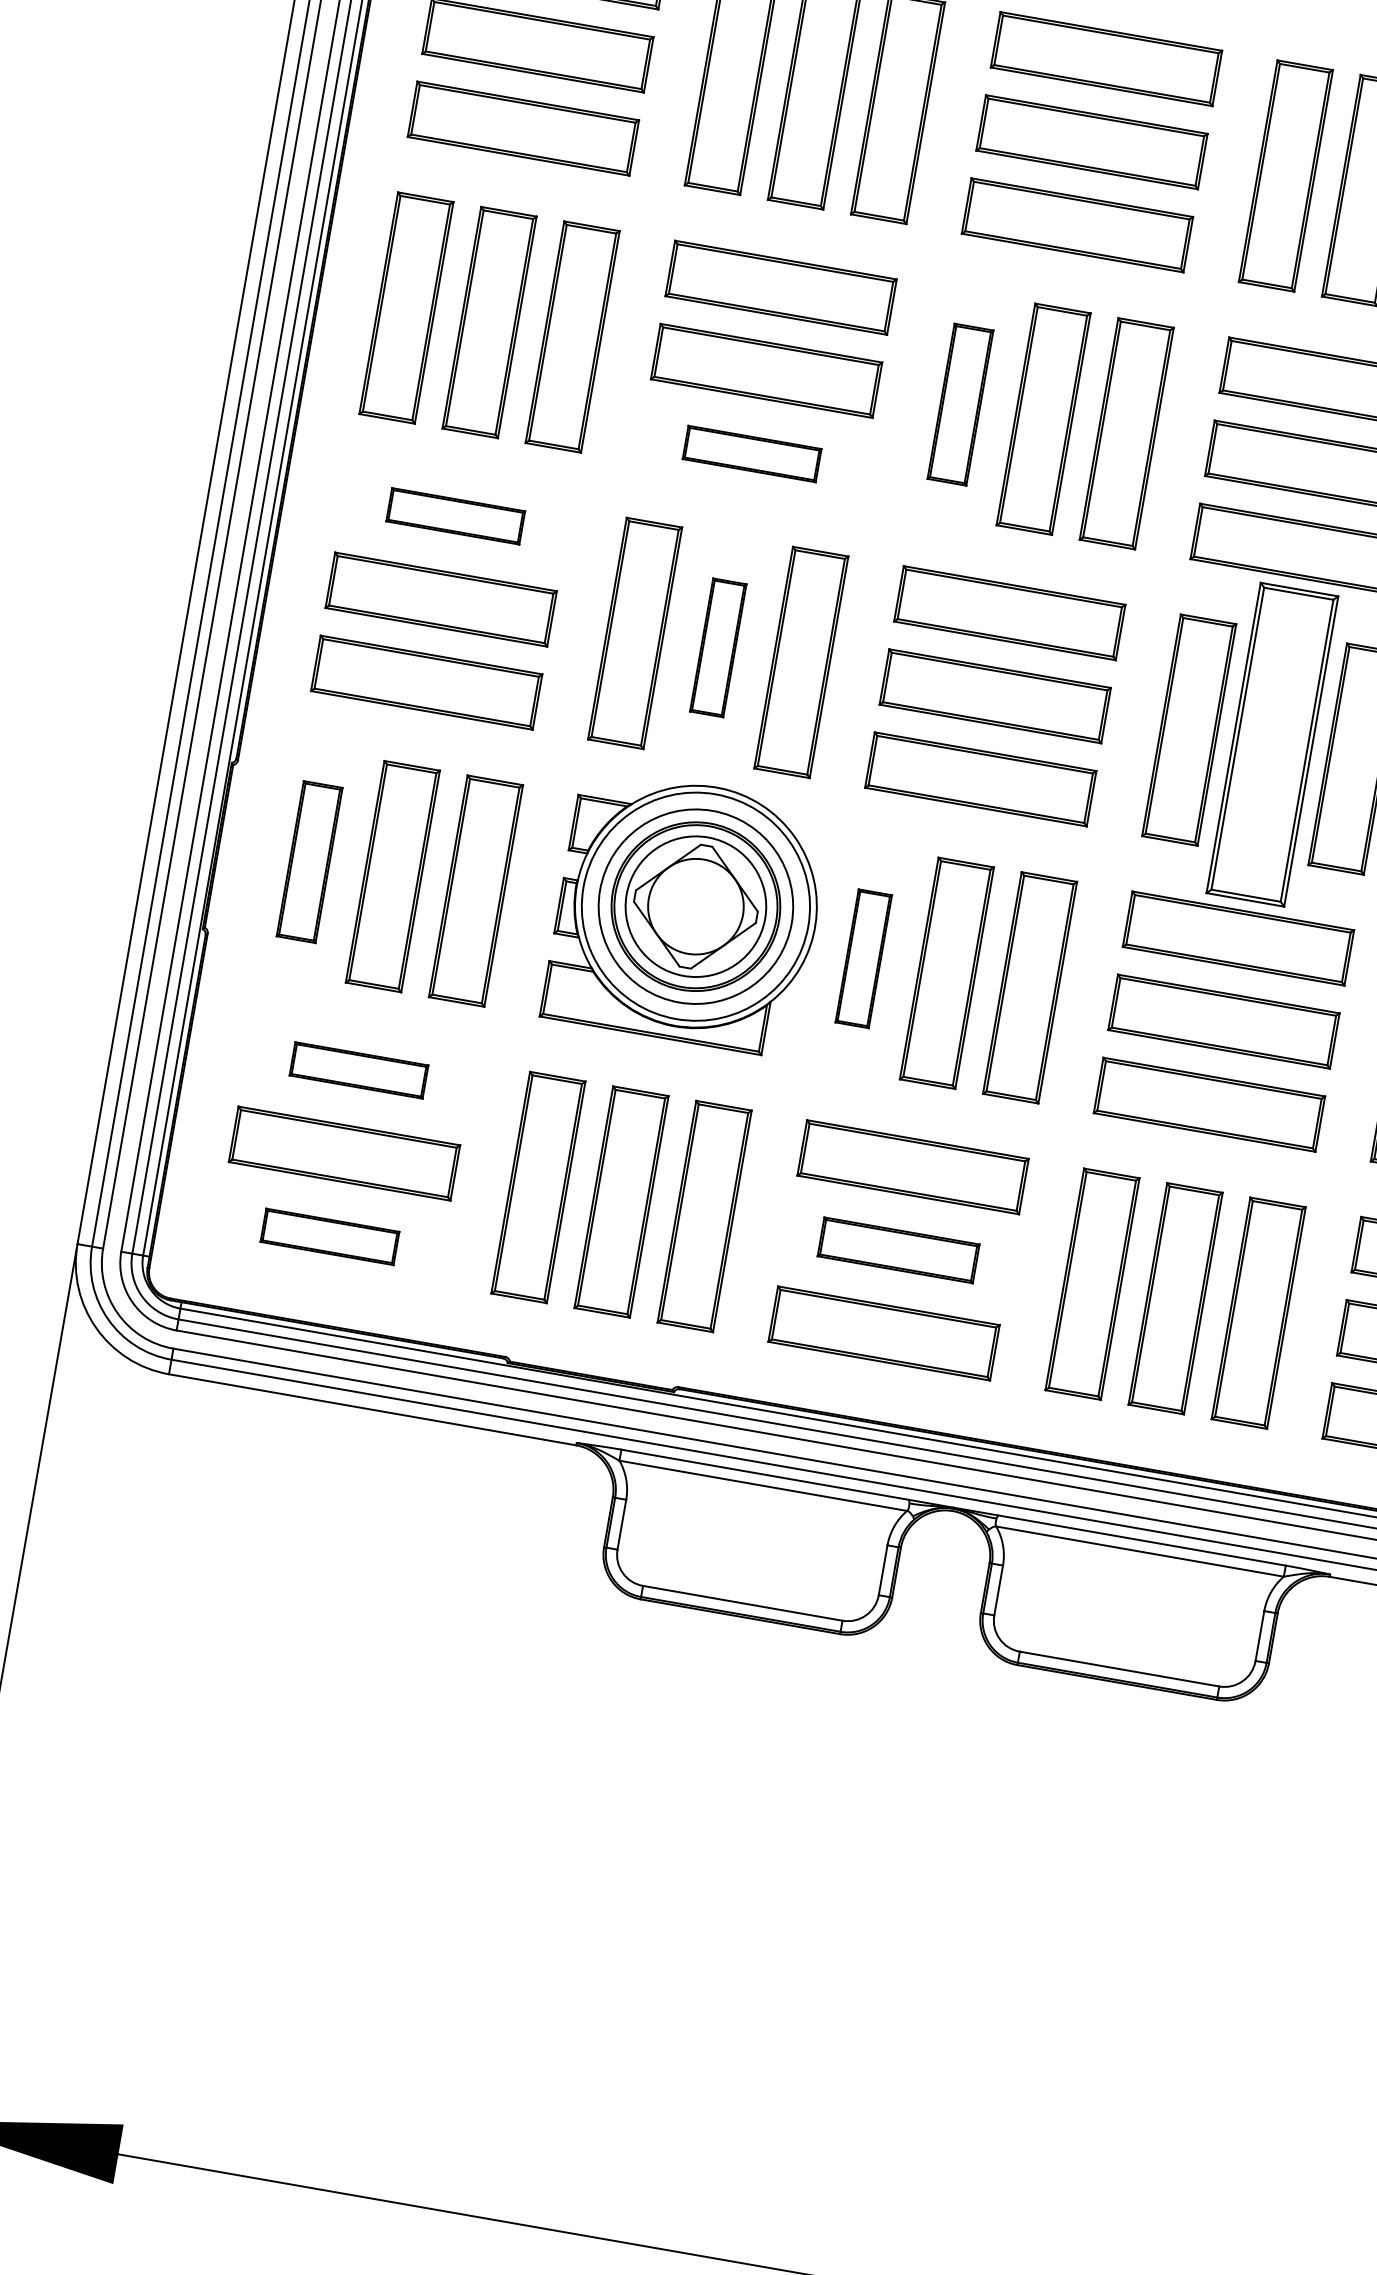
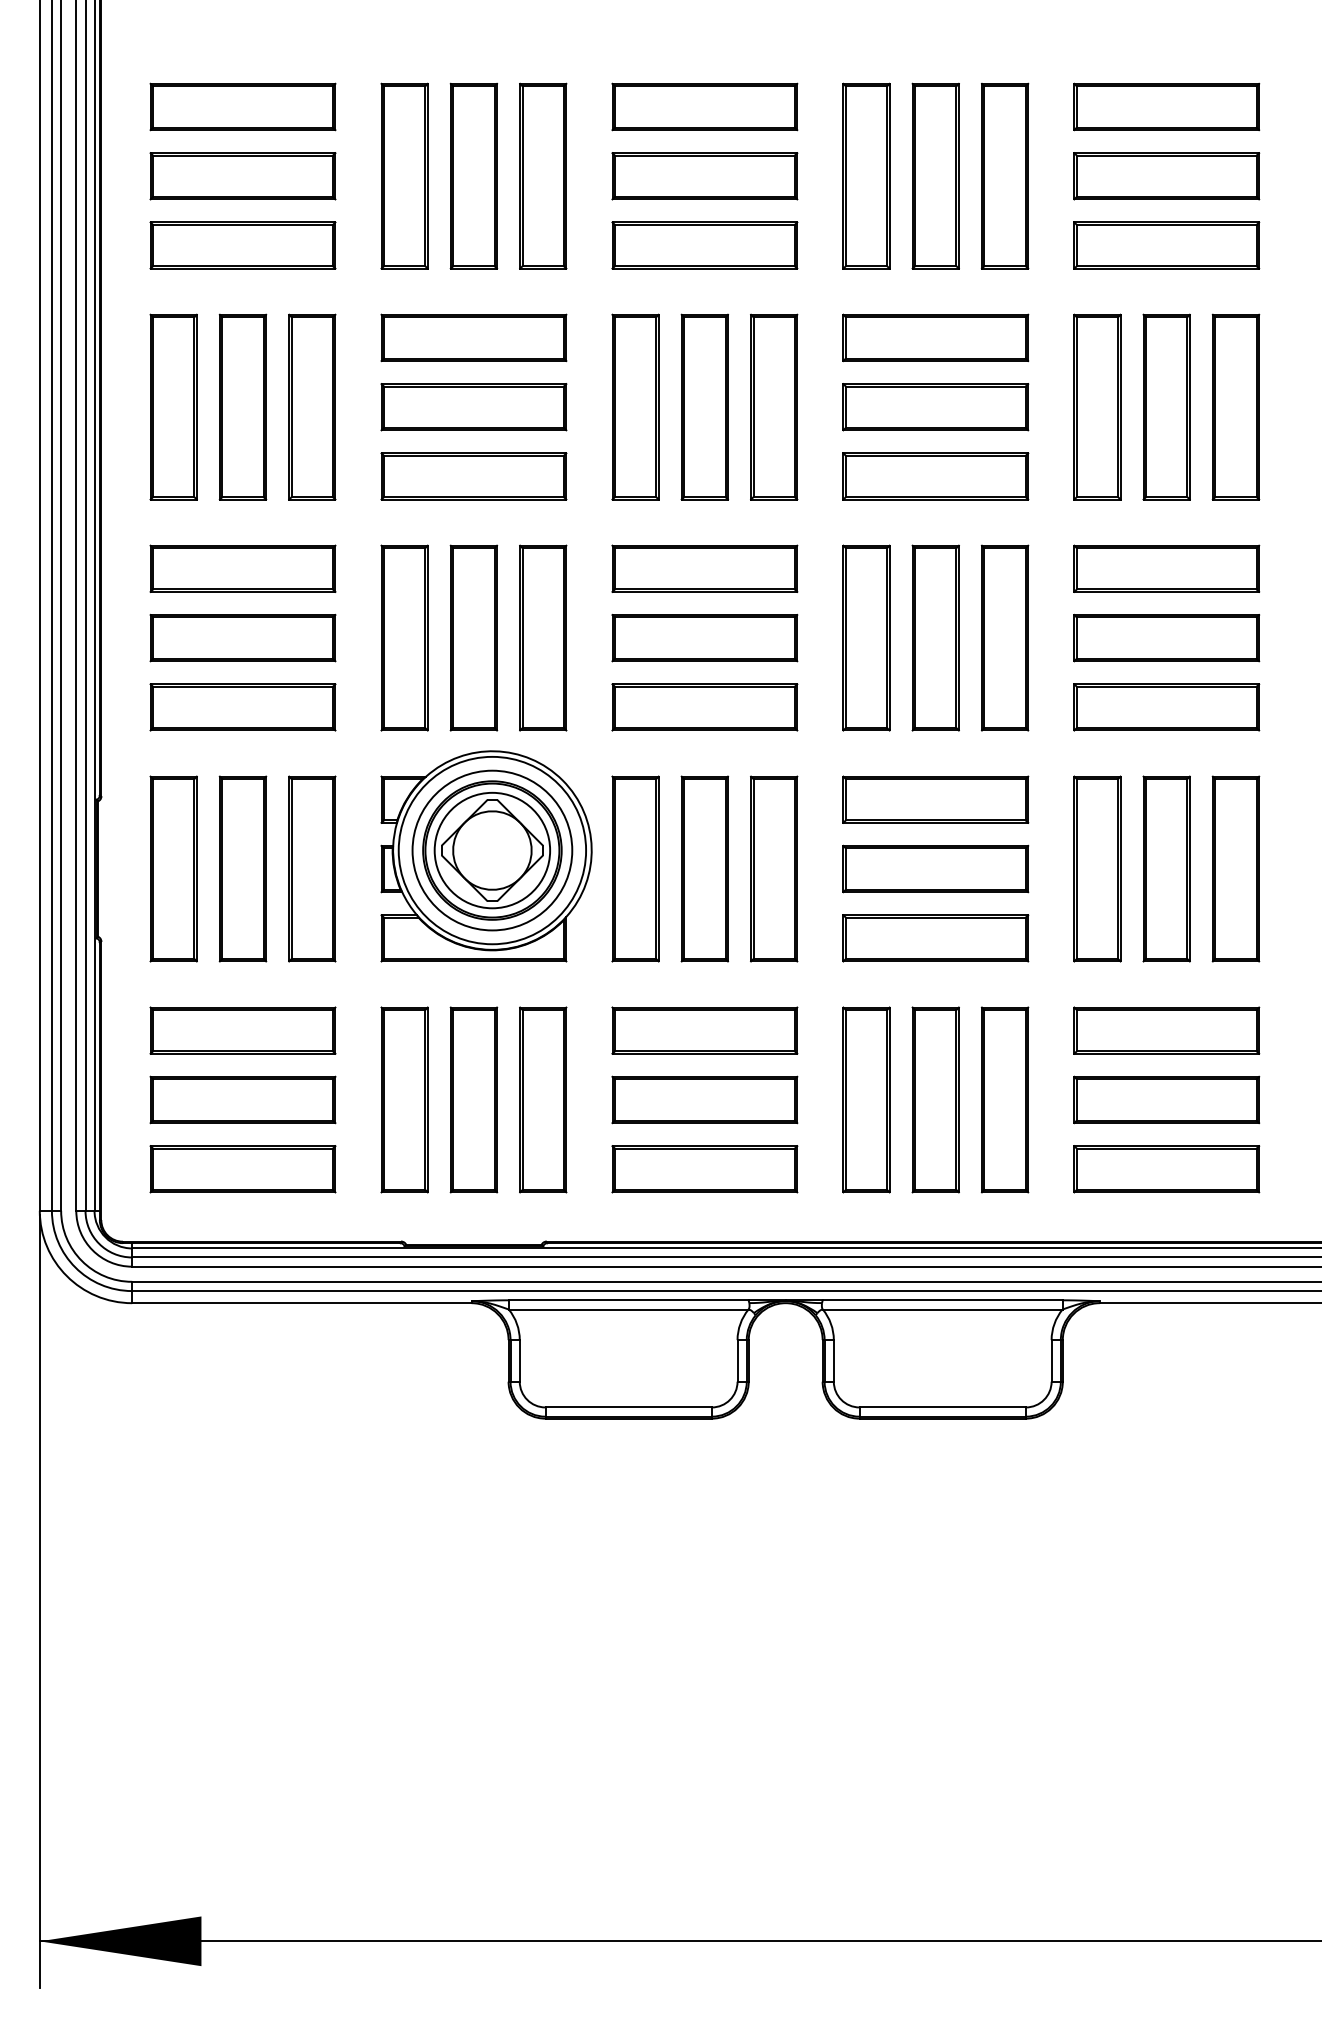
part: (960, 403) -> (635, 406), size x1.43
part: (751, 453) -> (473, 476), size x1.67
part: (455, 515) -> (242, 568), size x1.67
part: (717, 647) -> (473, 637), size x1.67
part: (1272, 743) -> (935, 637), size x0.71
part: (309, 861) -> (173, 868), size x1.43
part: (863, 958) -> (635, 868), size x1.67
part: (358, 1070) -> (242, 1030), size x1.67
part: (329, 1236) -> (242, 1169), size x1.67
part: (898, 1249) -> (704, 1099), size x1.43

